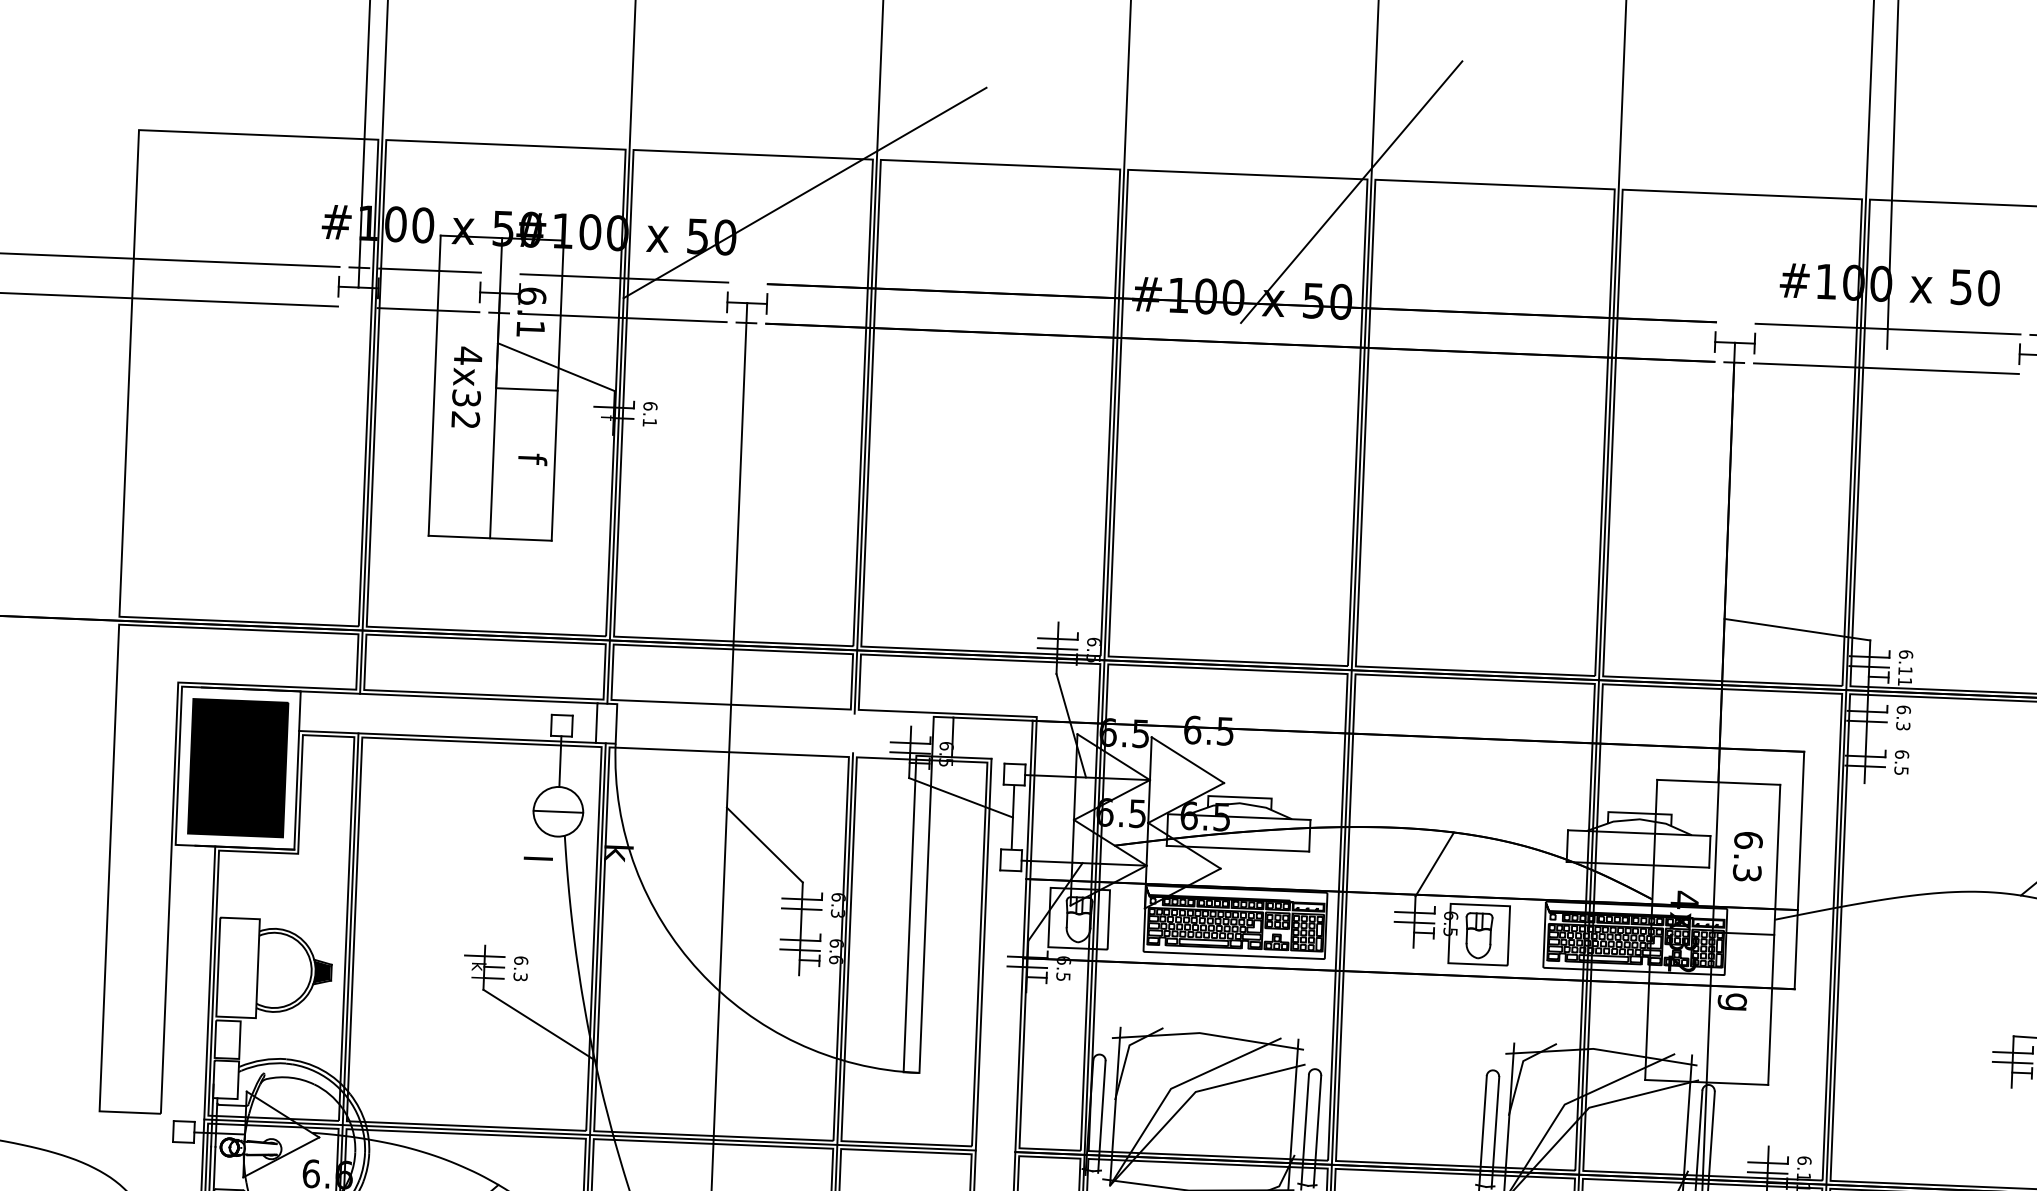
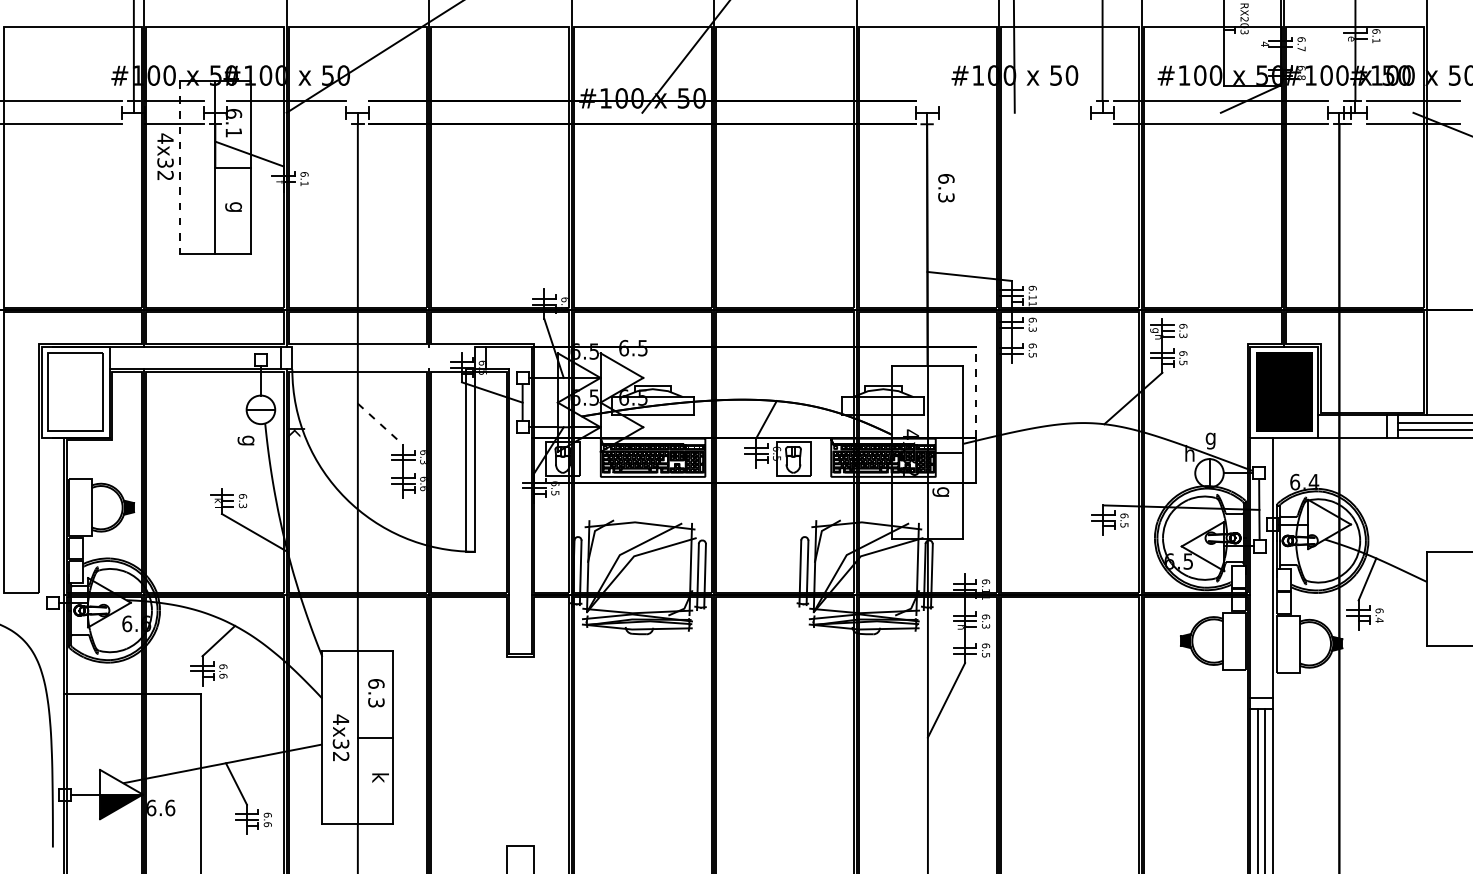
line: (622, 318) -> (286, 124), removed
line: (1887, 329) -> (1014, 101), removed
line: (1885, 369) -> (1014, 124), removed
text: (466, 386) -> (165, 156), moved
line: (433, 387) -> (179, 168), solid -> dashed
text: (528, 457) -> (235, 206), f -> g
fill: (237, 767) -> (75, 391), removed
line: (1801, 831) -> (976, 392), solid -> dashed
line: (764, 845) -> (380, 424), solid -> dashed
text: (1748, 857) -> (946, 188), moved
text: (532, 864) -> (247, 440), l -> g

